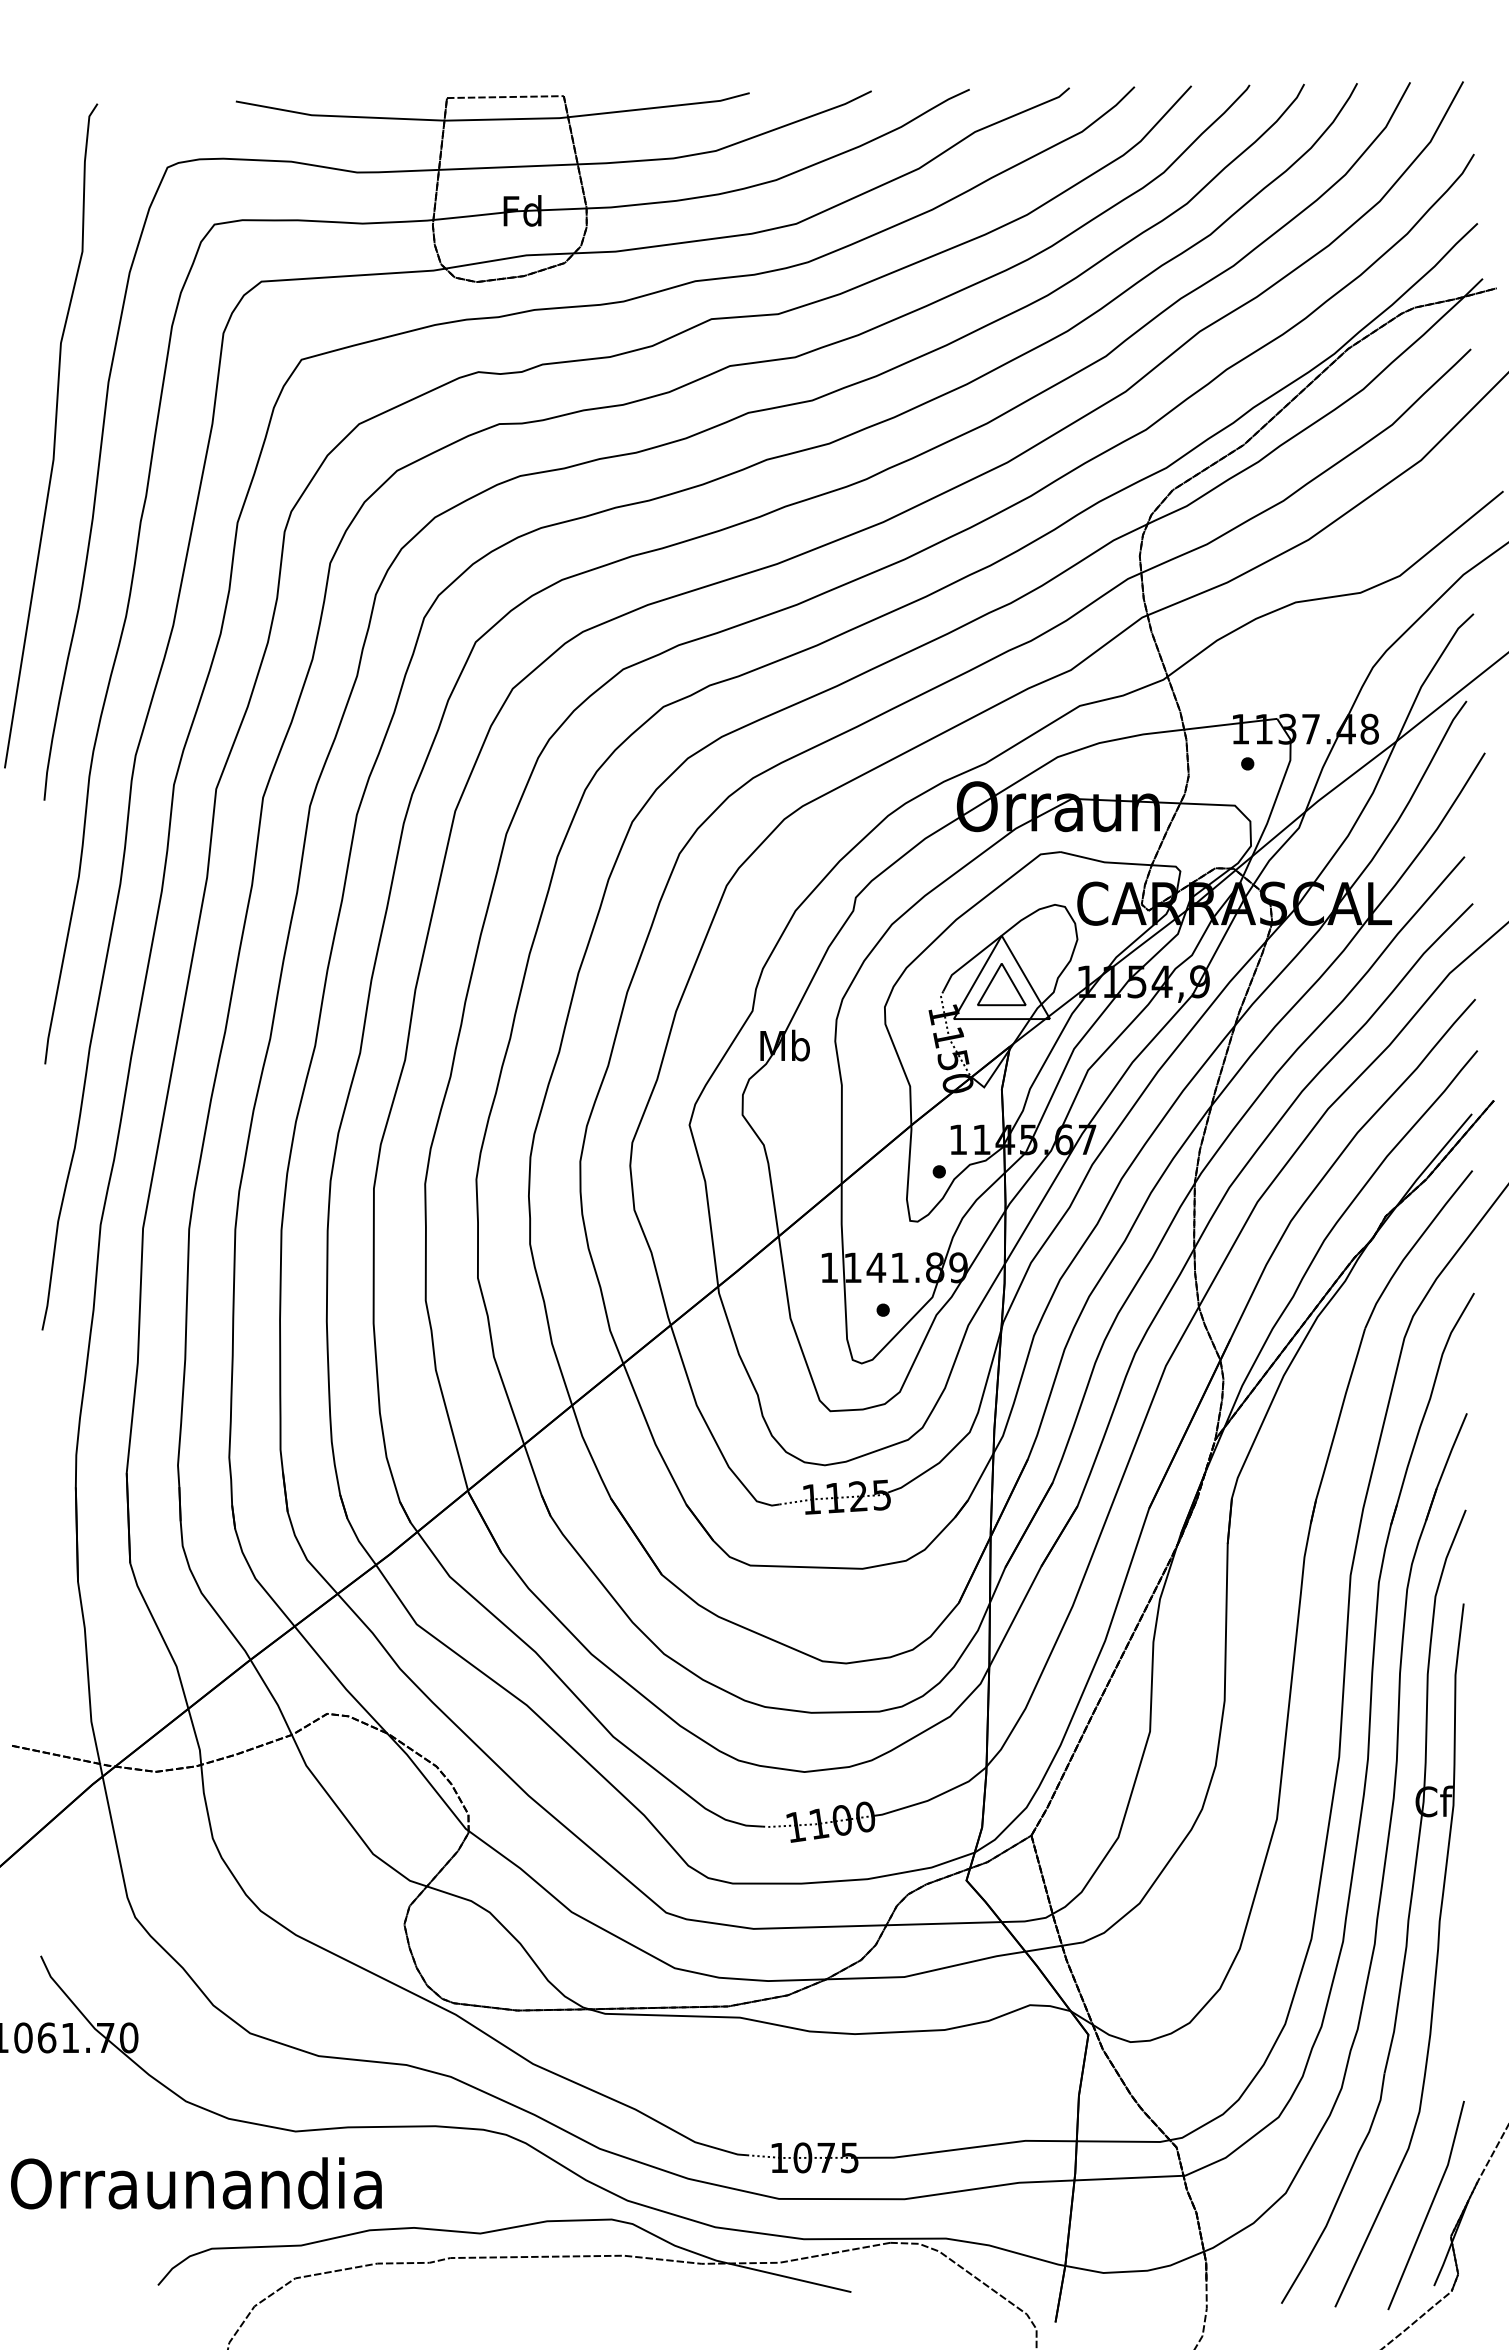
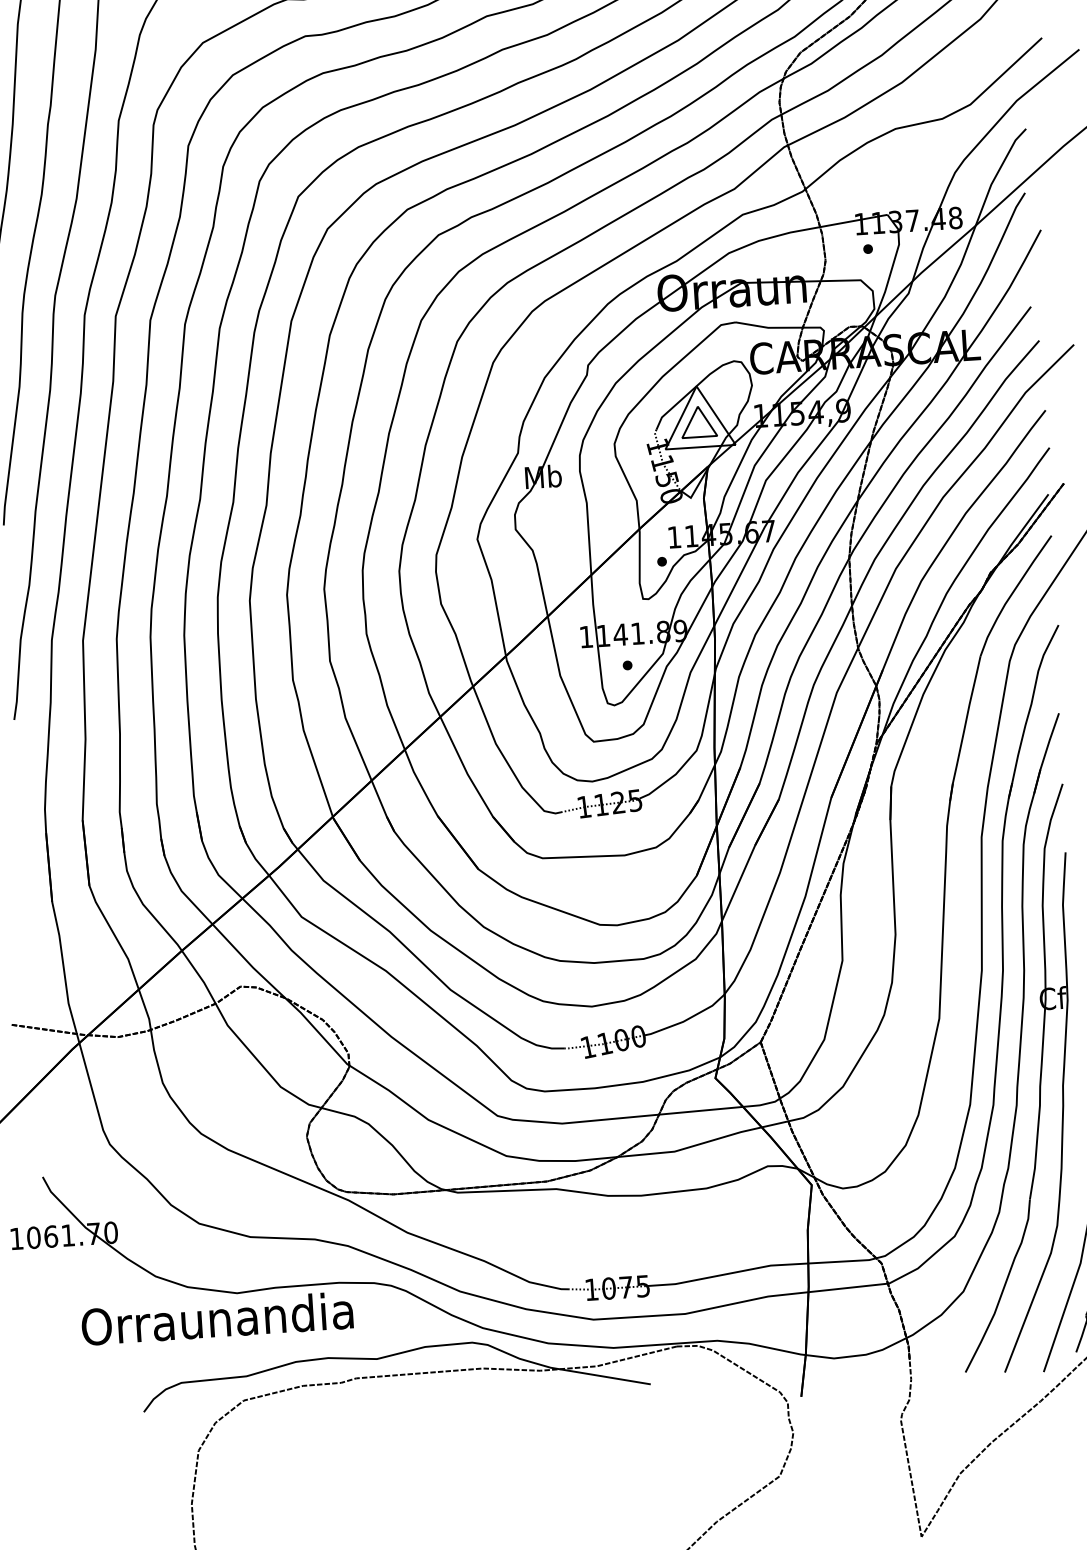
text: (196, 2183) -> (217, 1318), moved

